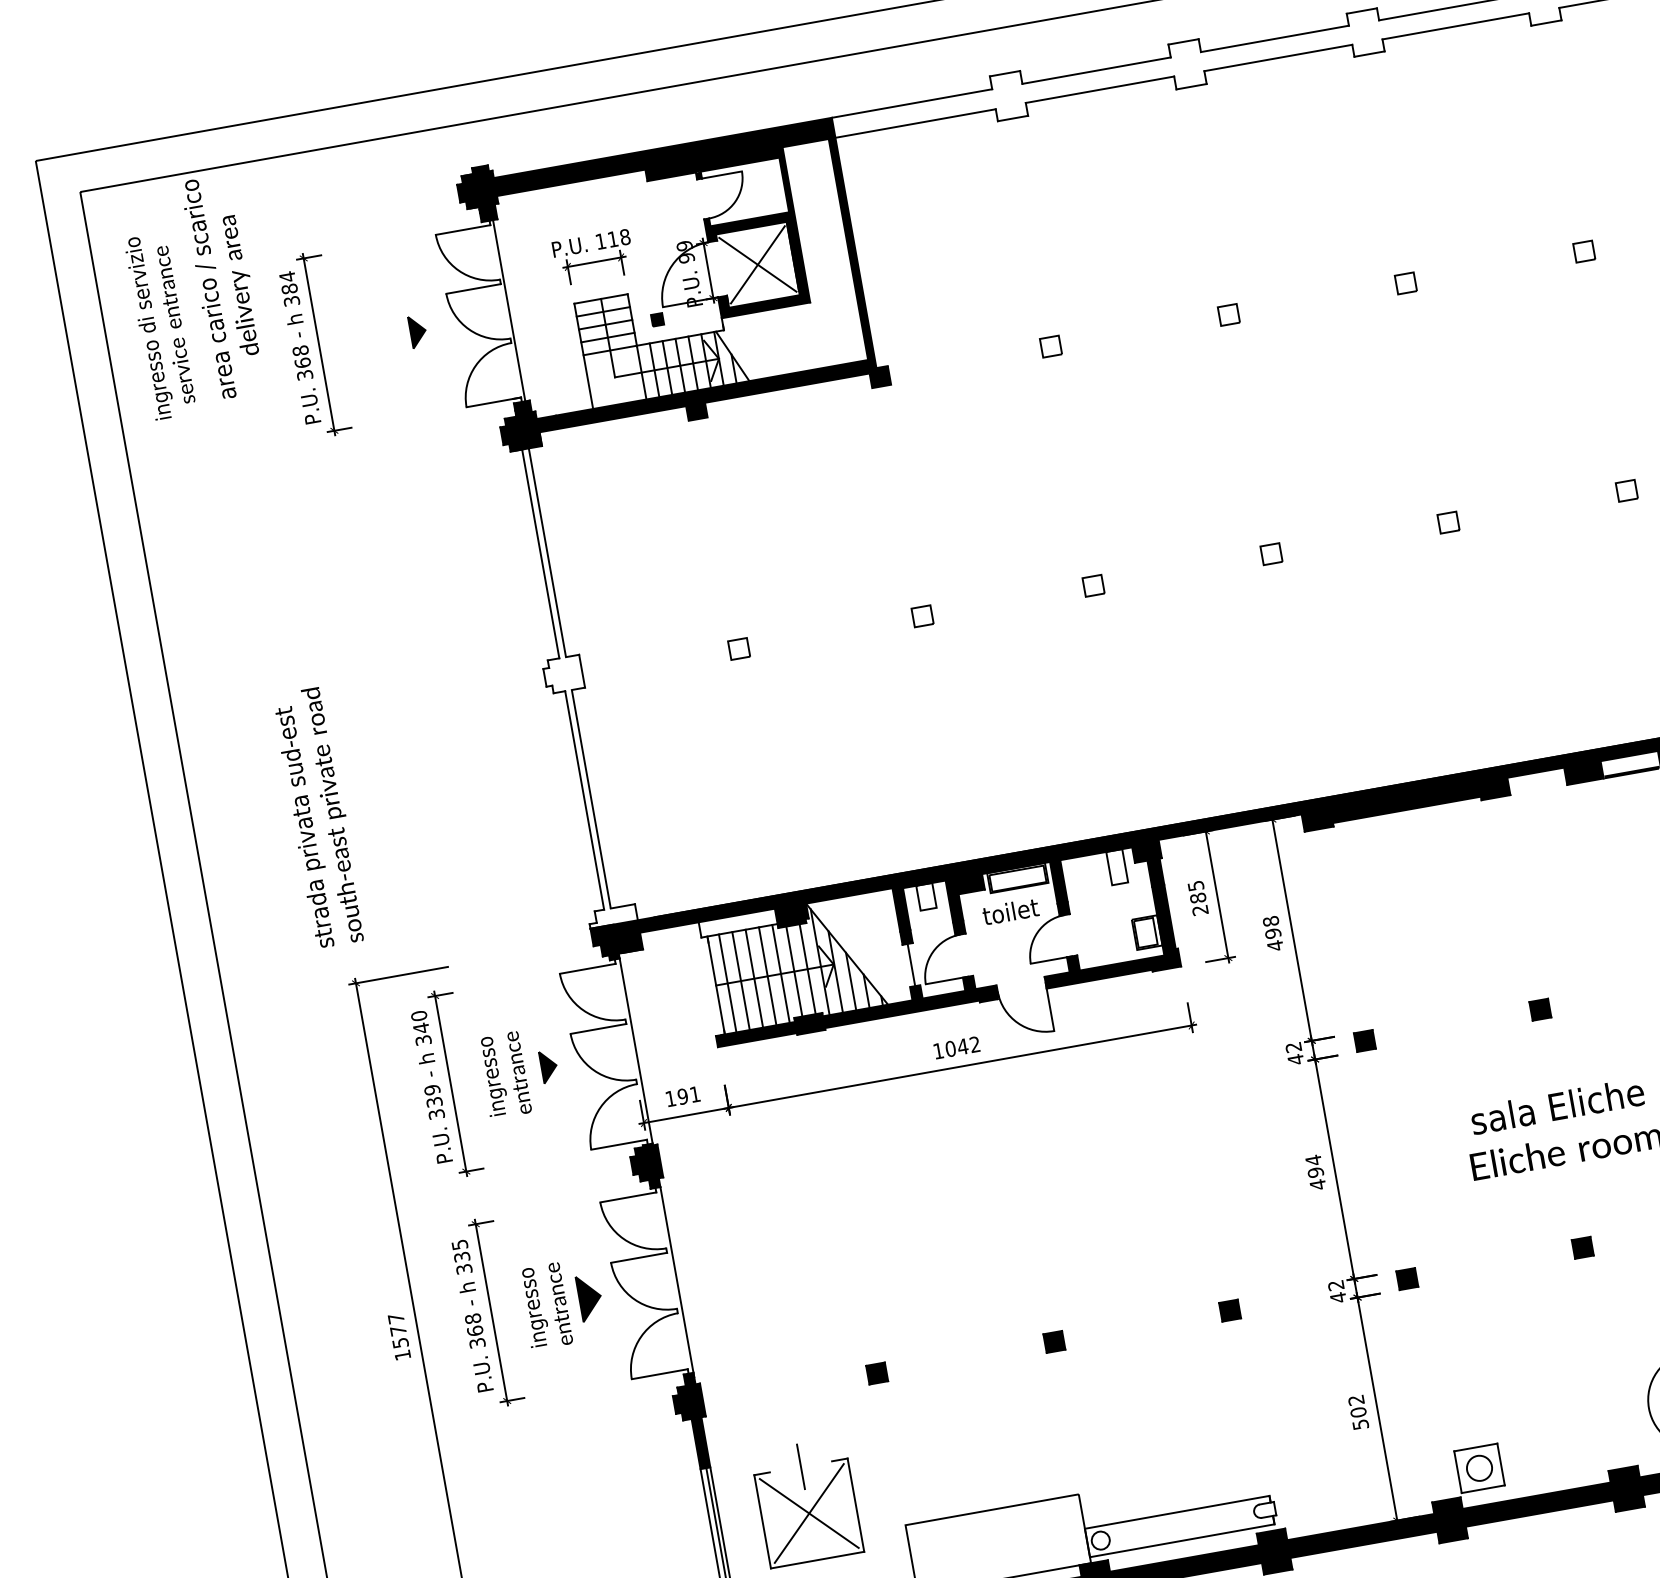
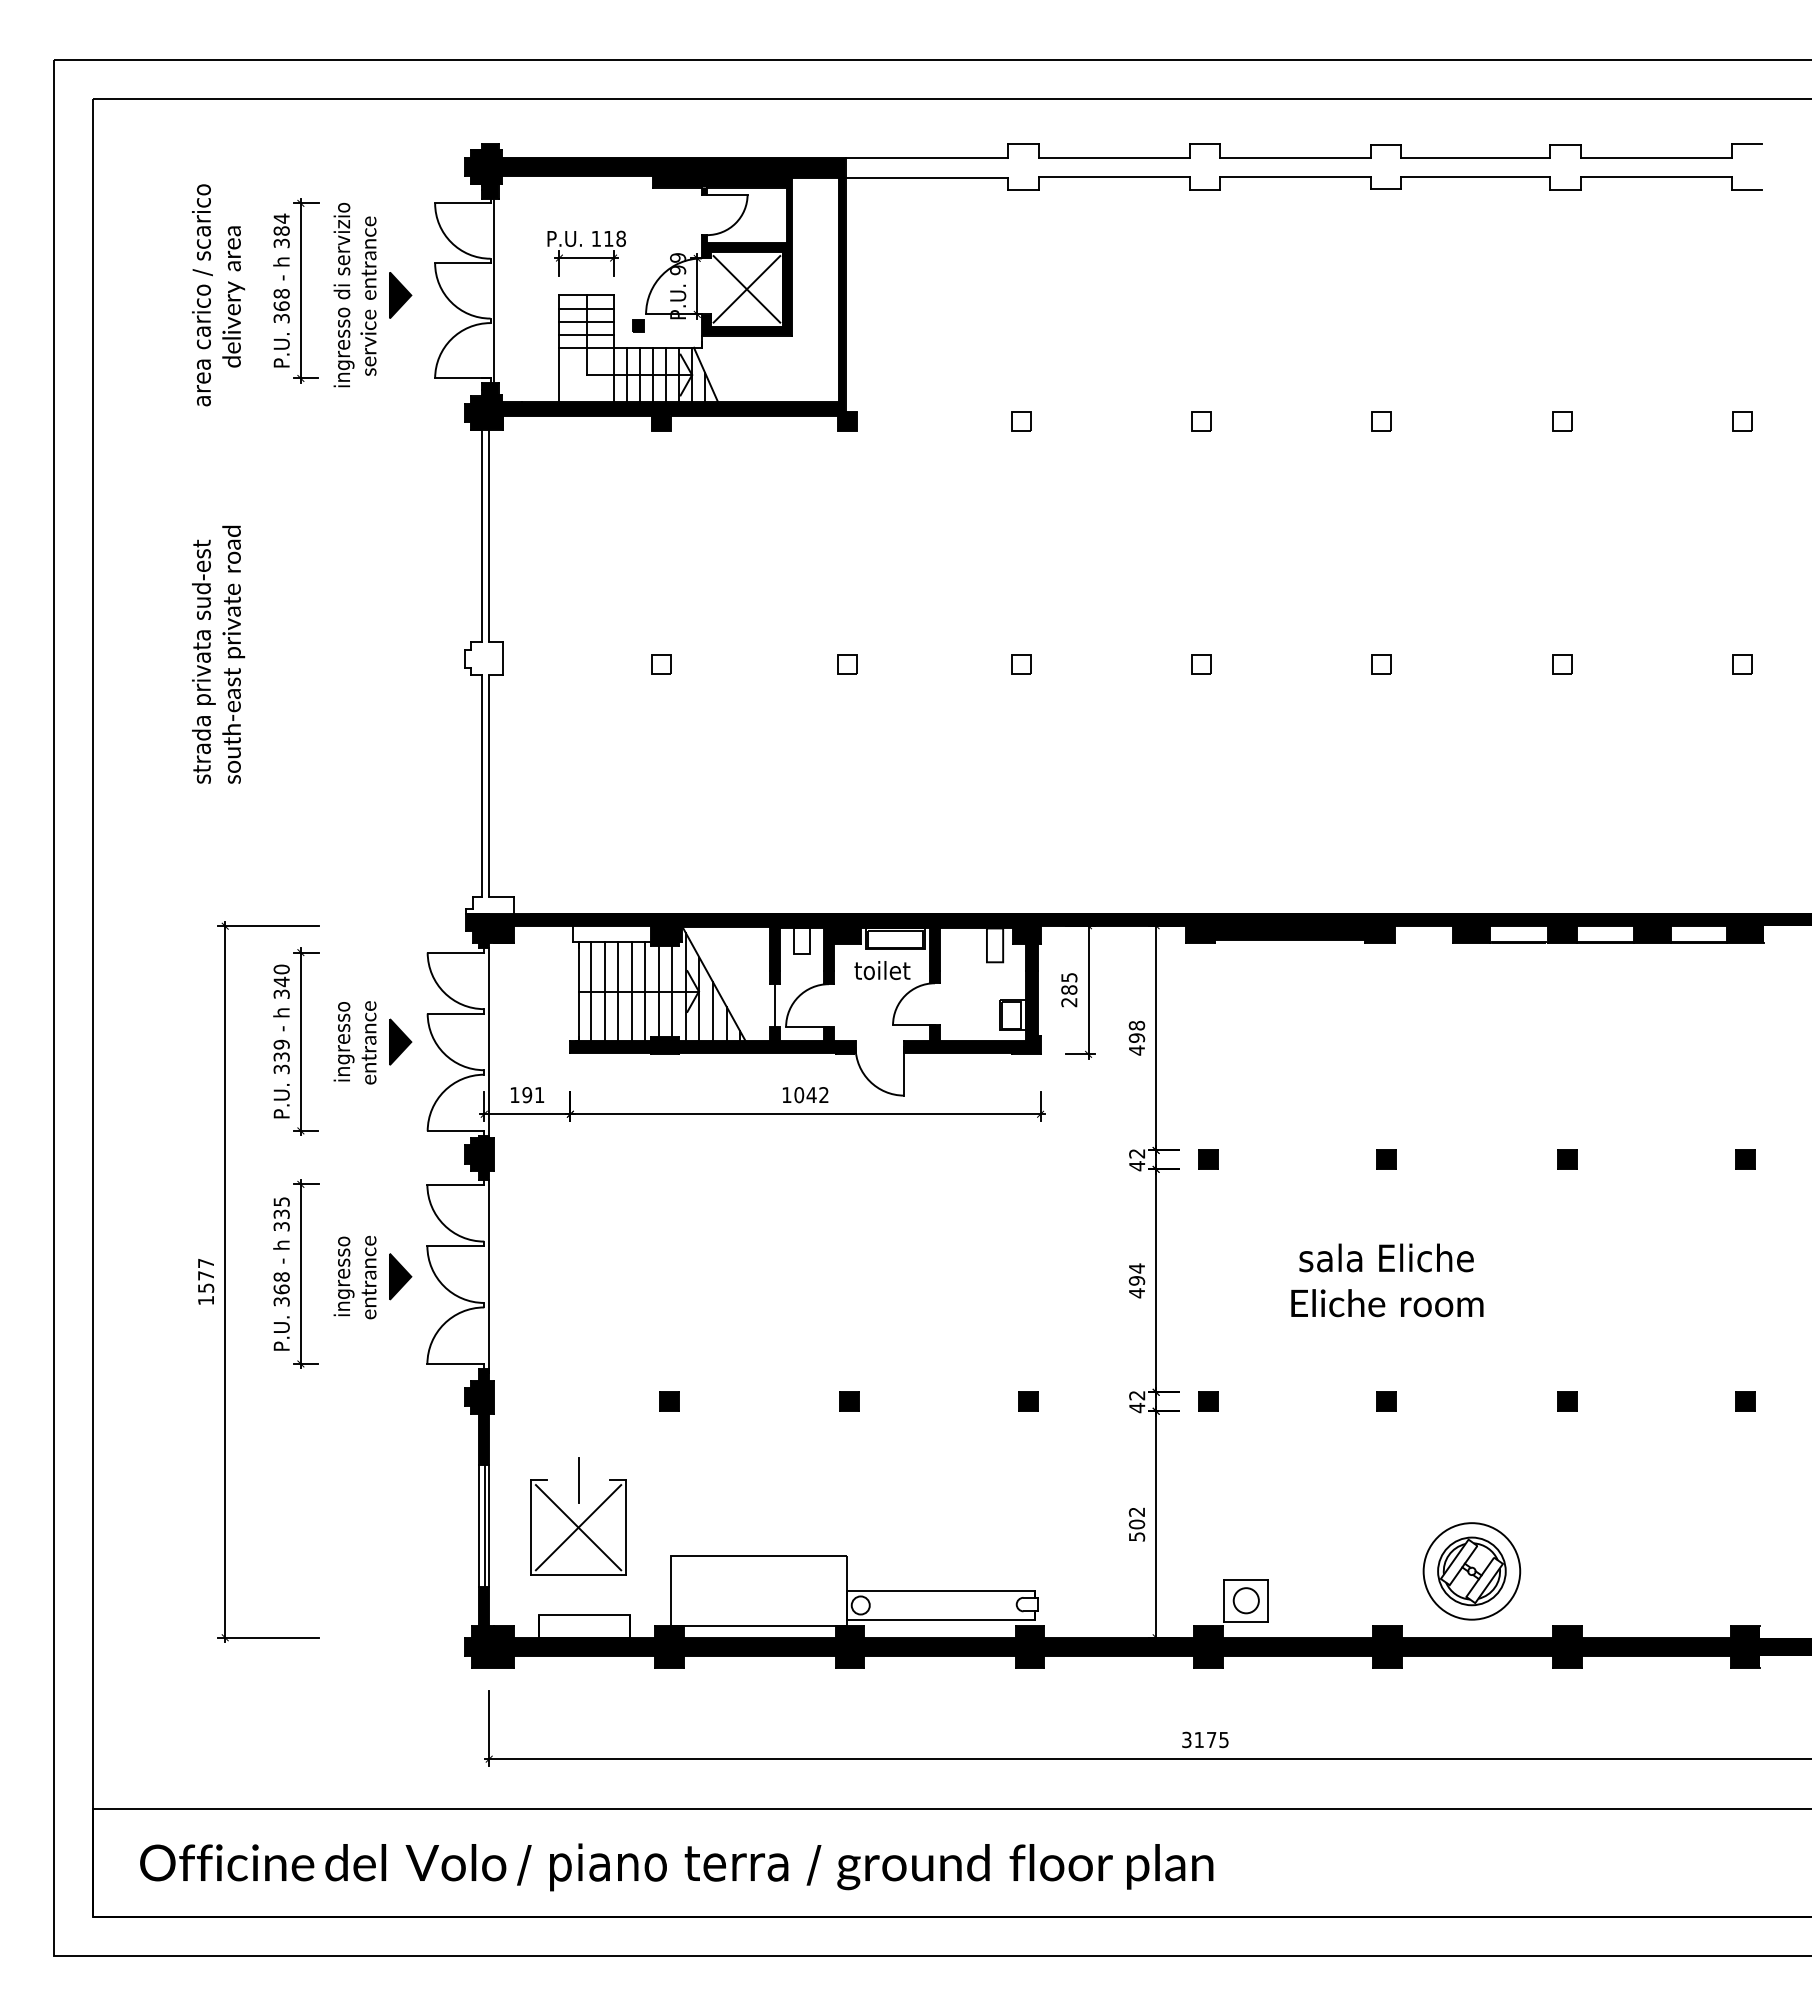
text: (225, 286) -> (218, 295), moved
text: (160, 326) -> (354, 295), moved
part: (417, 331) -> (400, 295), size x1.43
text: (319, 817) -> (218, 654), moved
part: (548, 1066) -> (400, 1041), size x1.43

